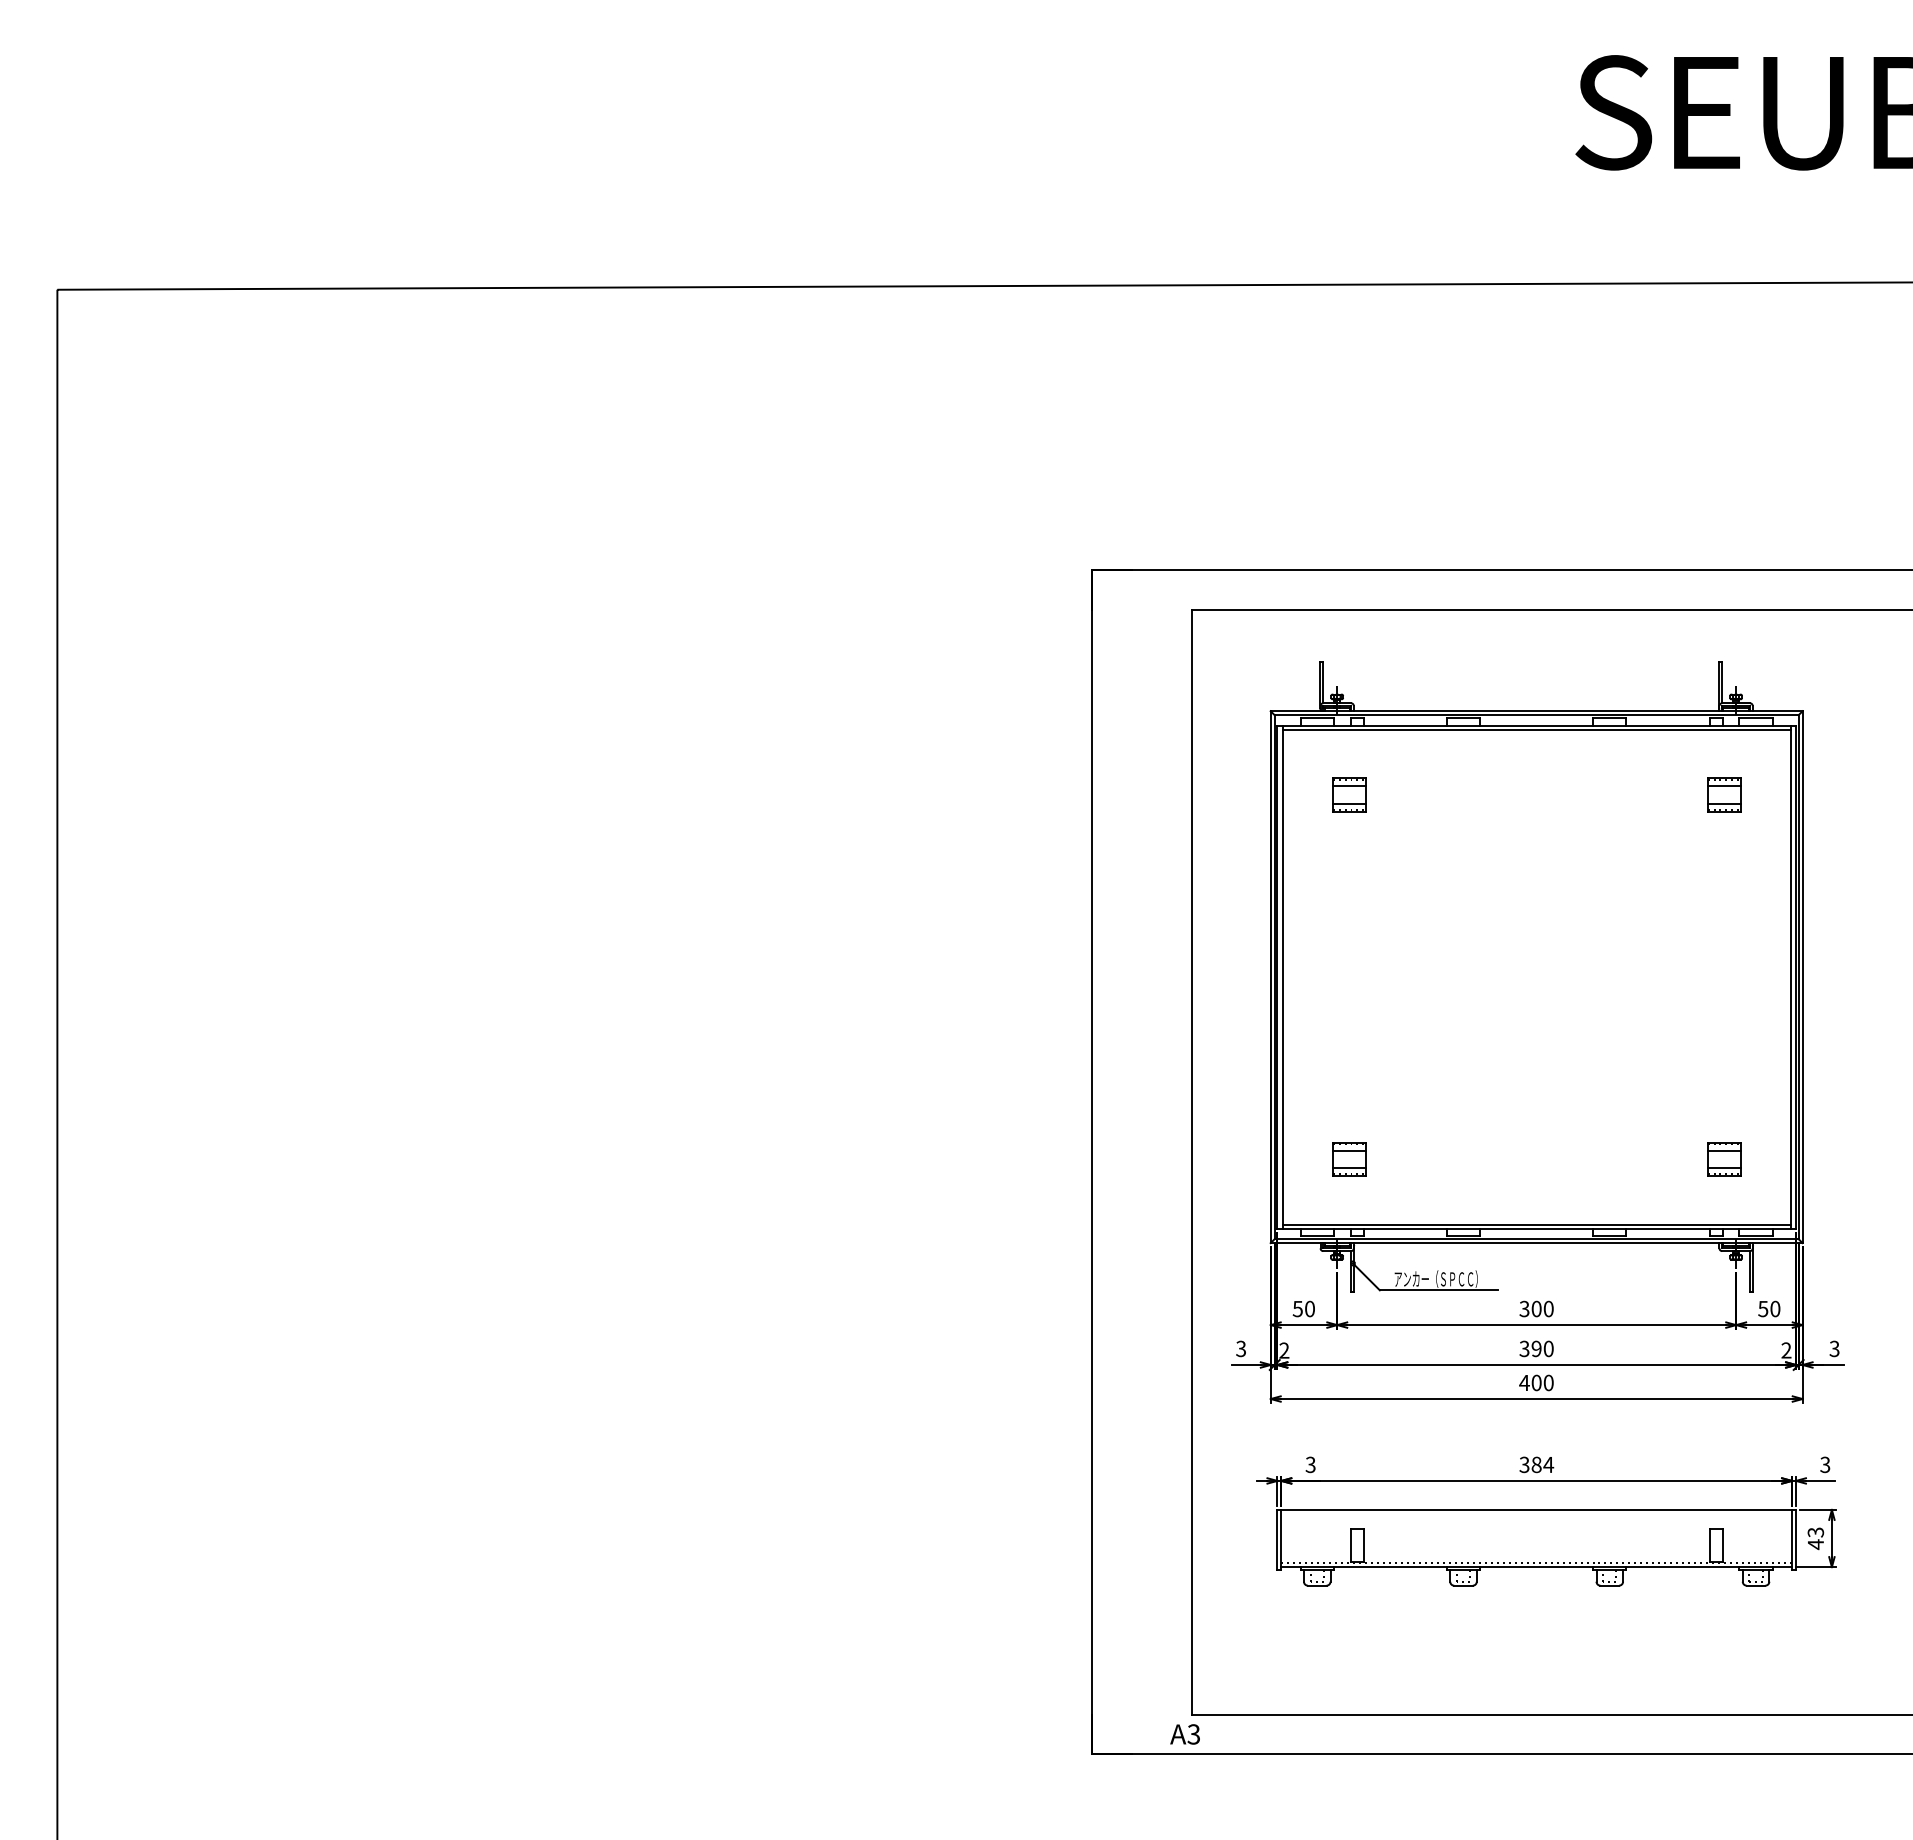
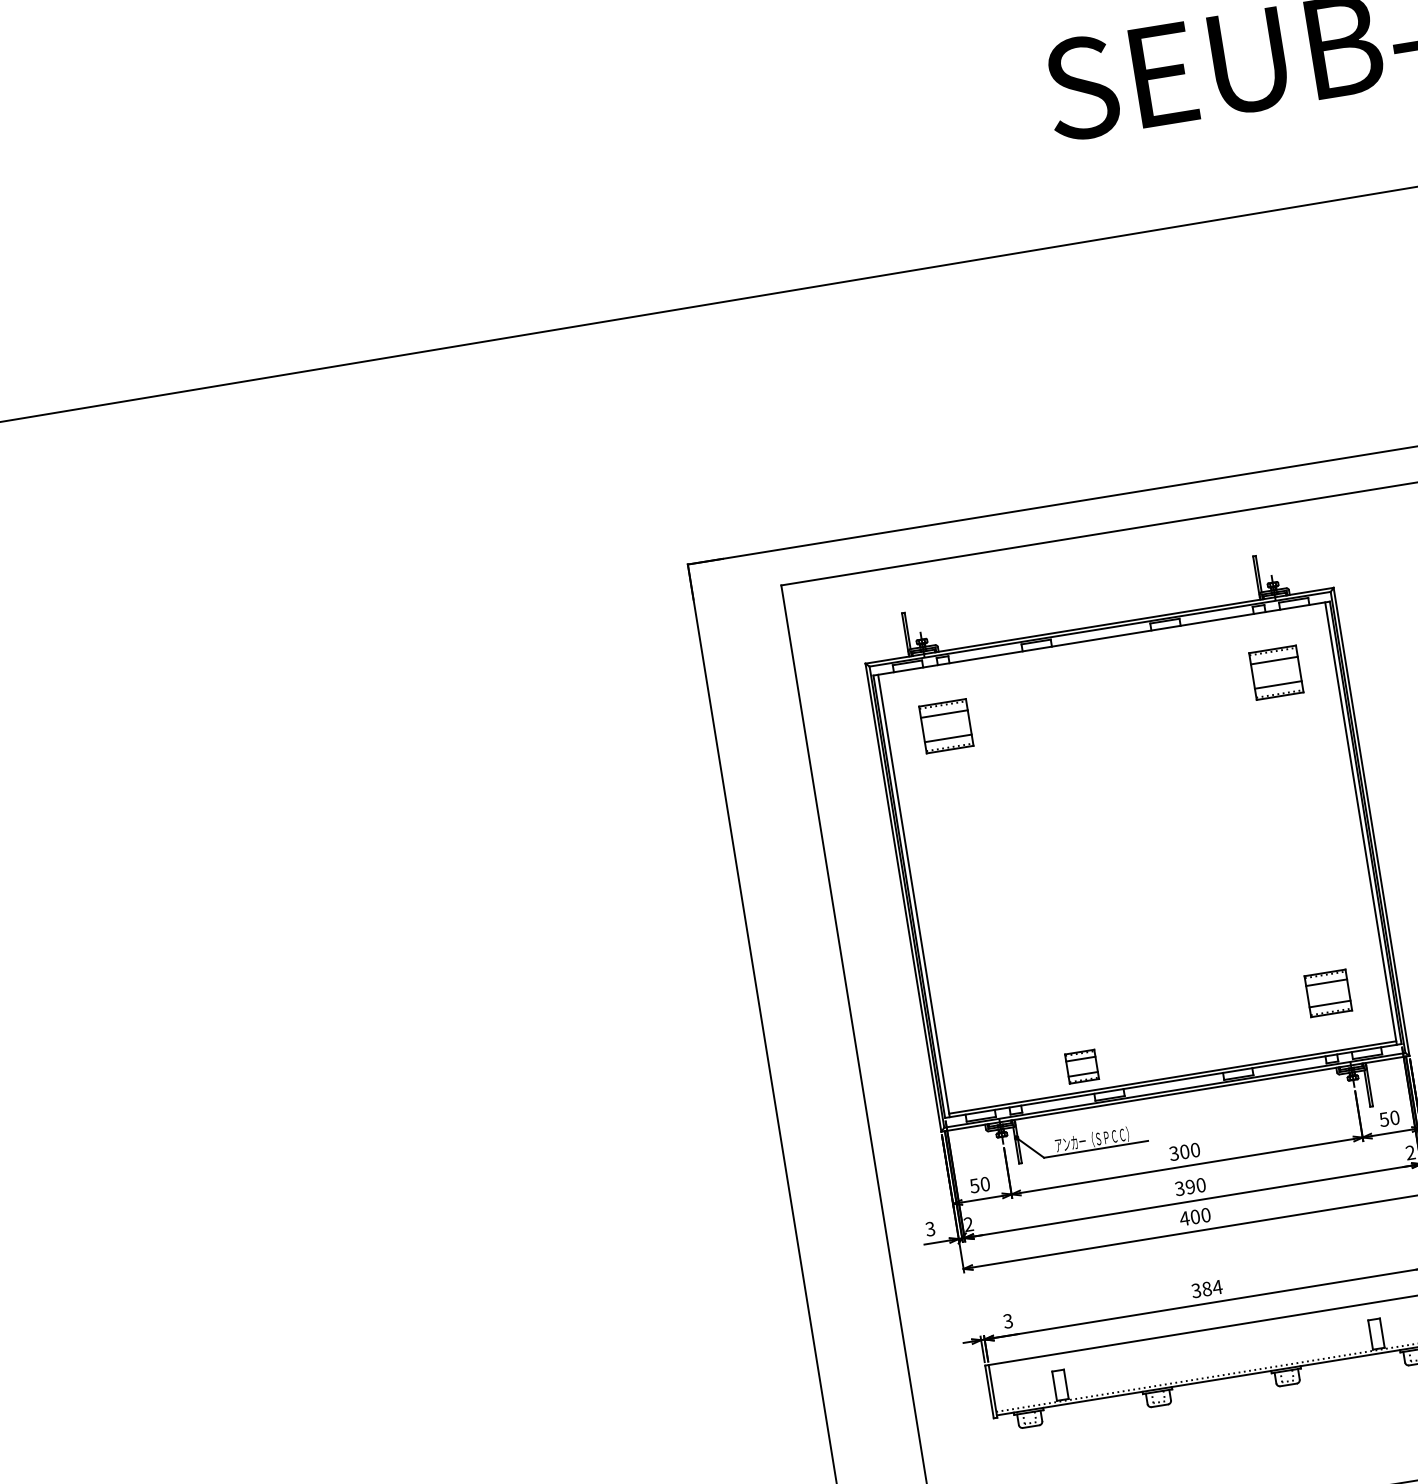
line: (1536, 729) -> (1102, 641), removed
part: (1349, 794) -> (946, 725), size x1.6
part: (1724, 794) -> (1276, 672), size x1.6
part: (1349, 1159) -> (1082, 1066), moved
part: (1724, 1159) -> (1328, 993), size x1.4

